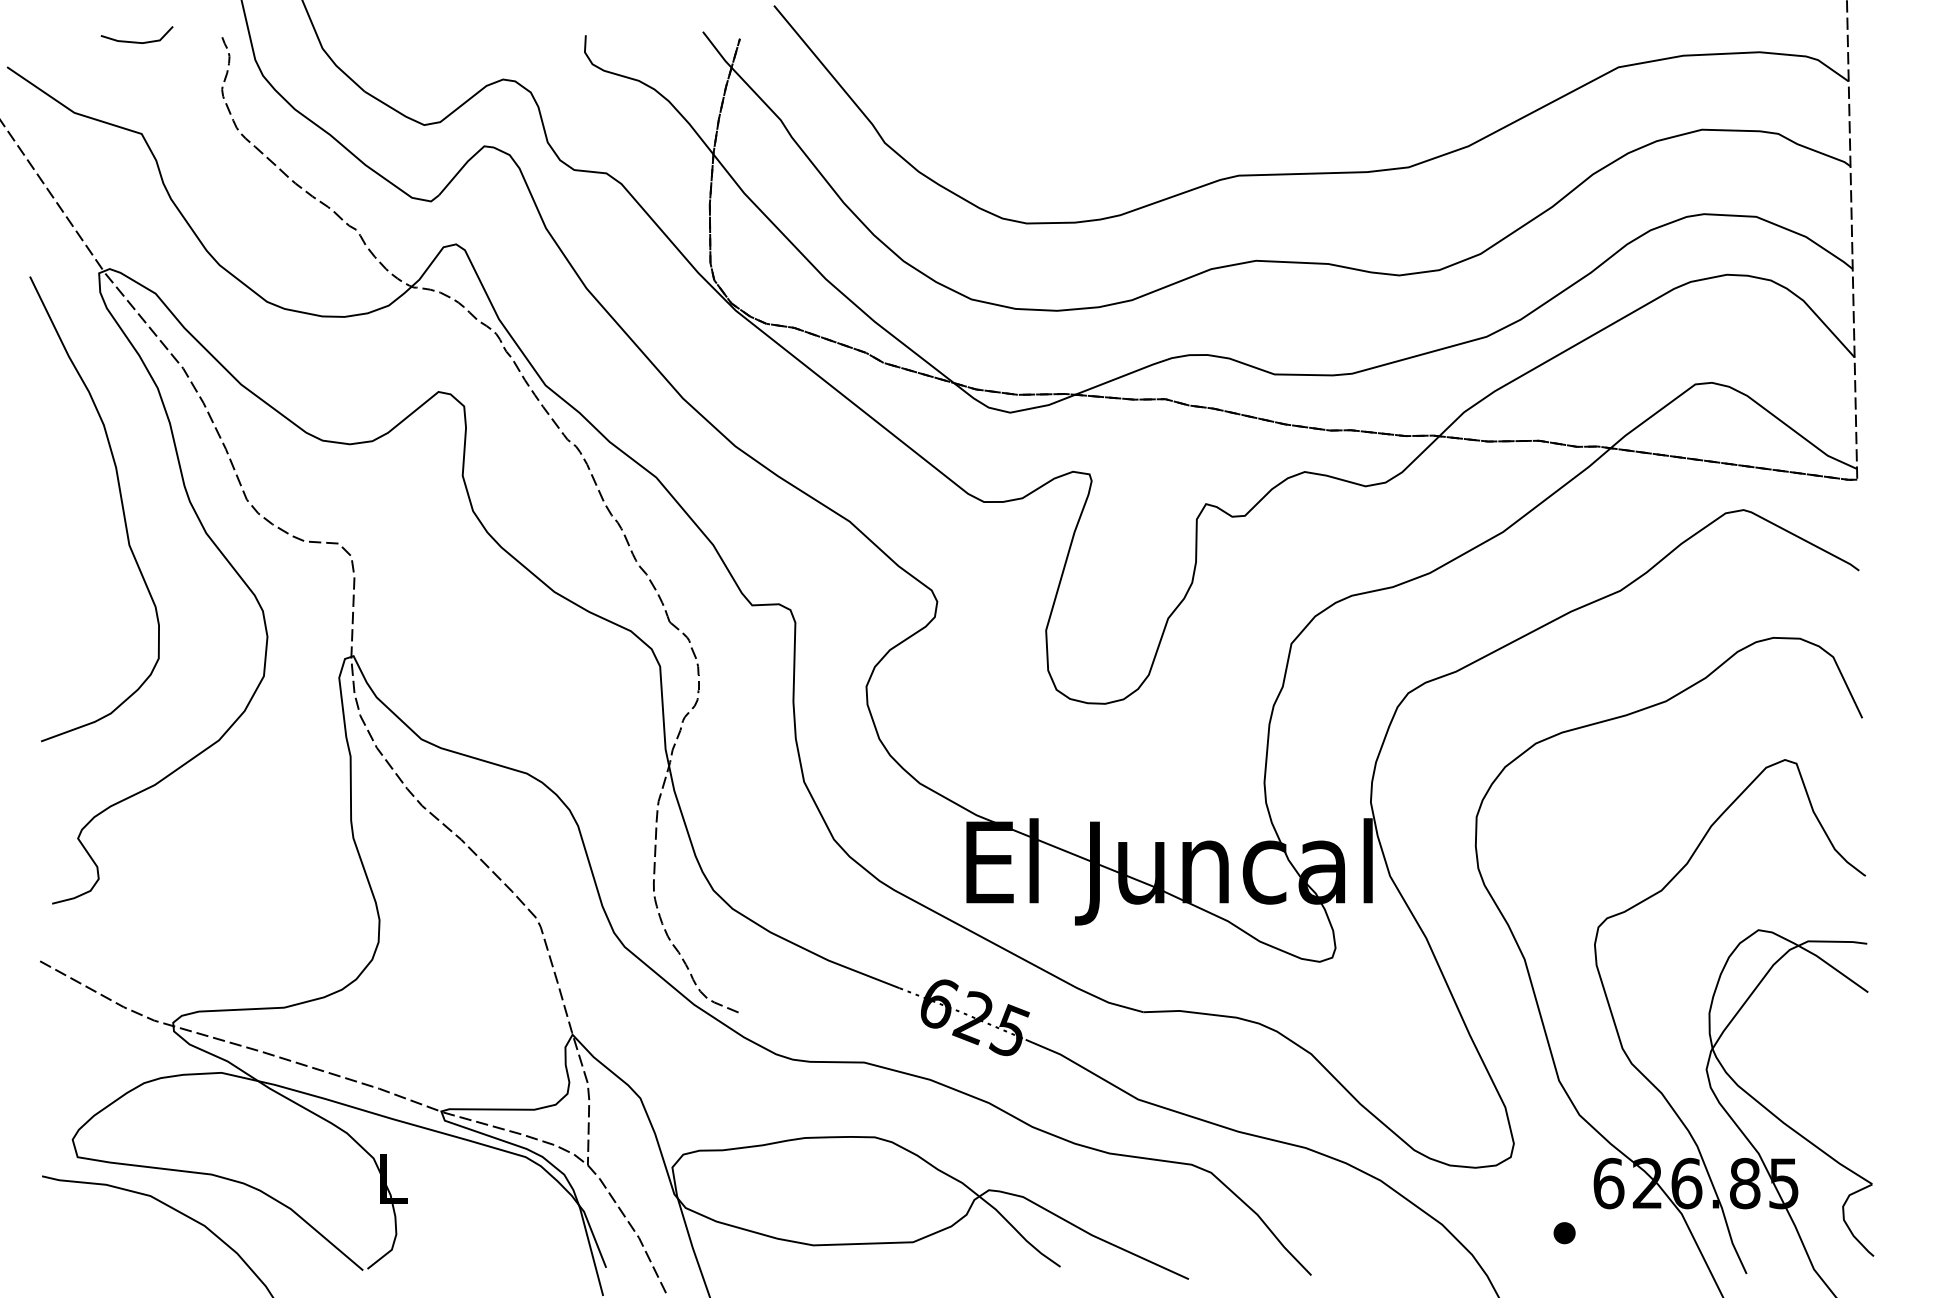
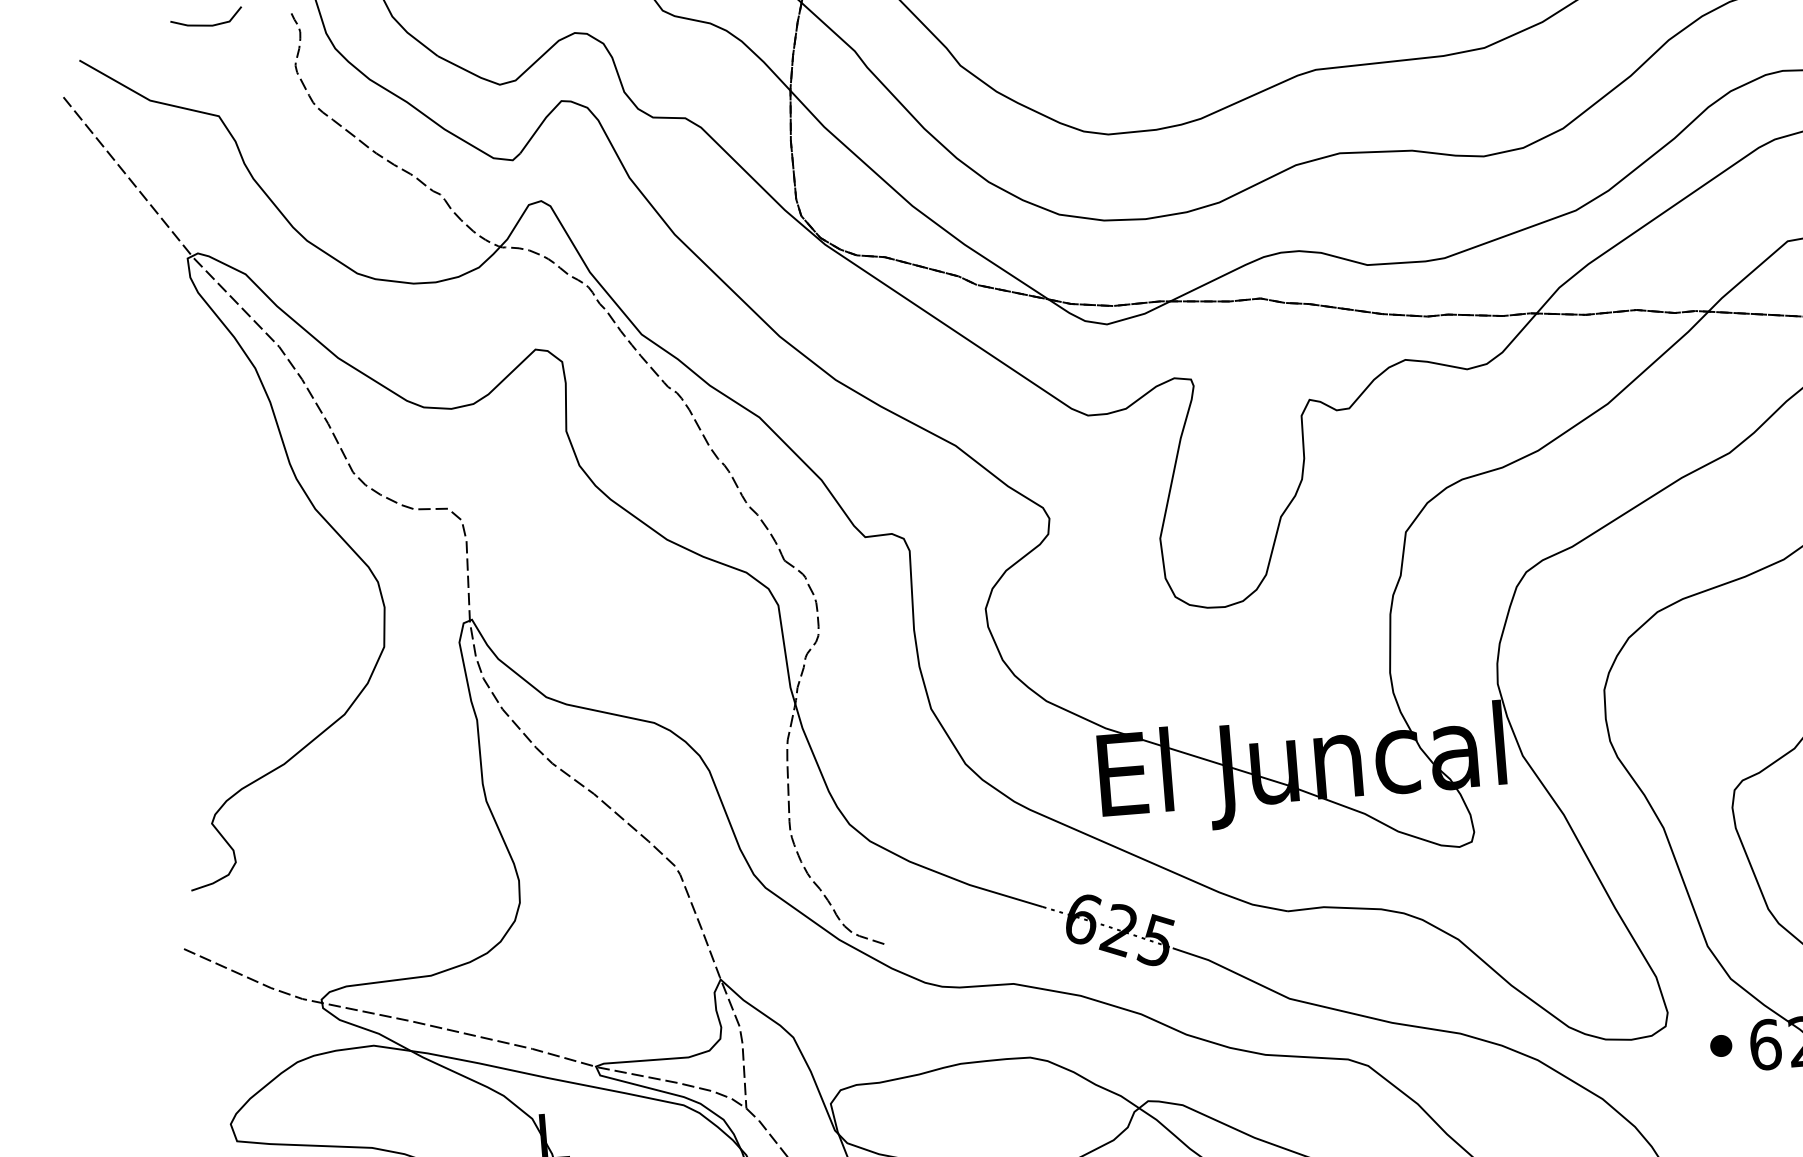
curve: (121, 506) -> (228, 489), removed
part: (1564, 1233) -> (1721, 1046), moved

